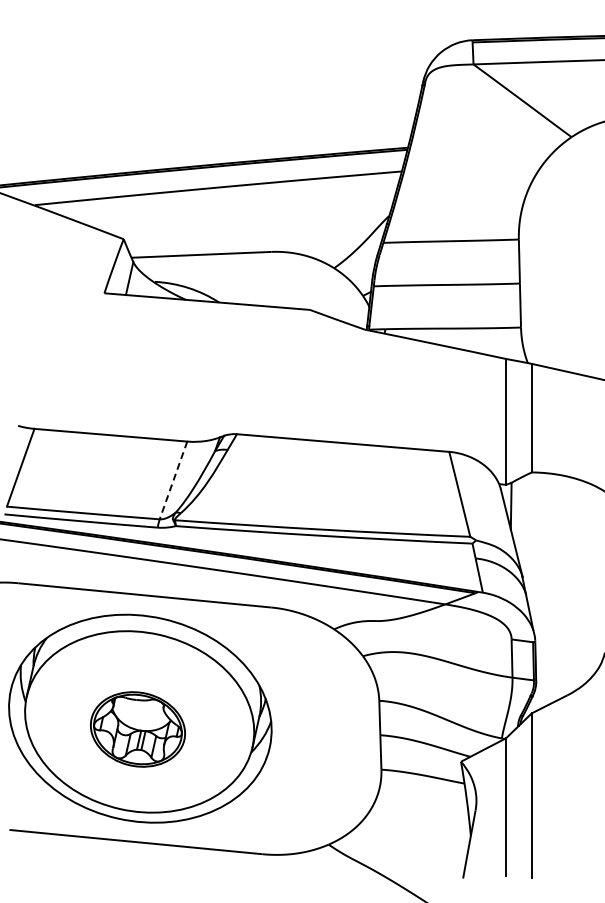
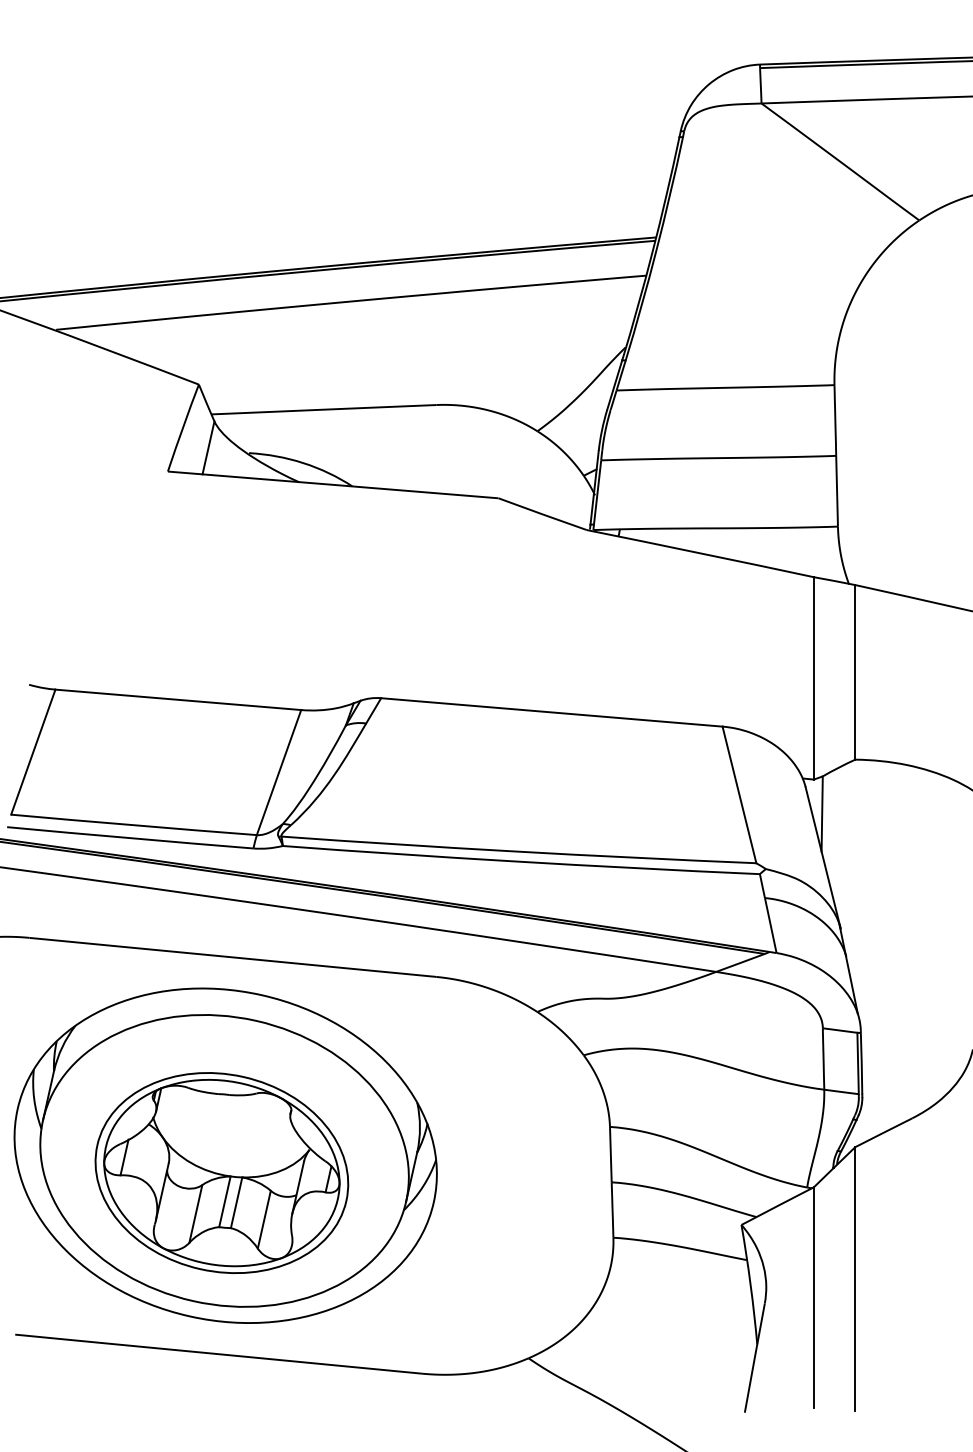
line: (173, 480) -> (279, 772), dashed -> solid
part: (137, 729) -> (221, 1173), size x1.67

